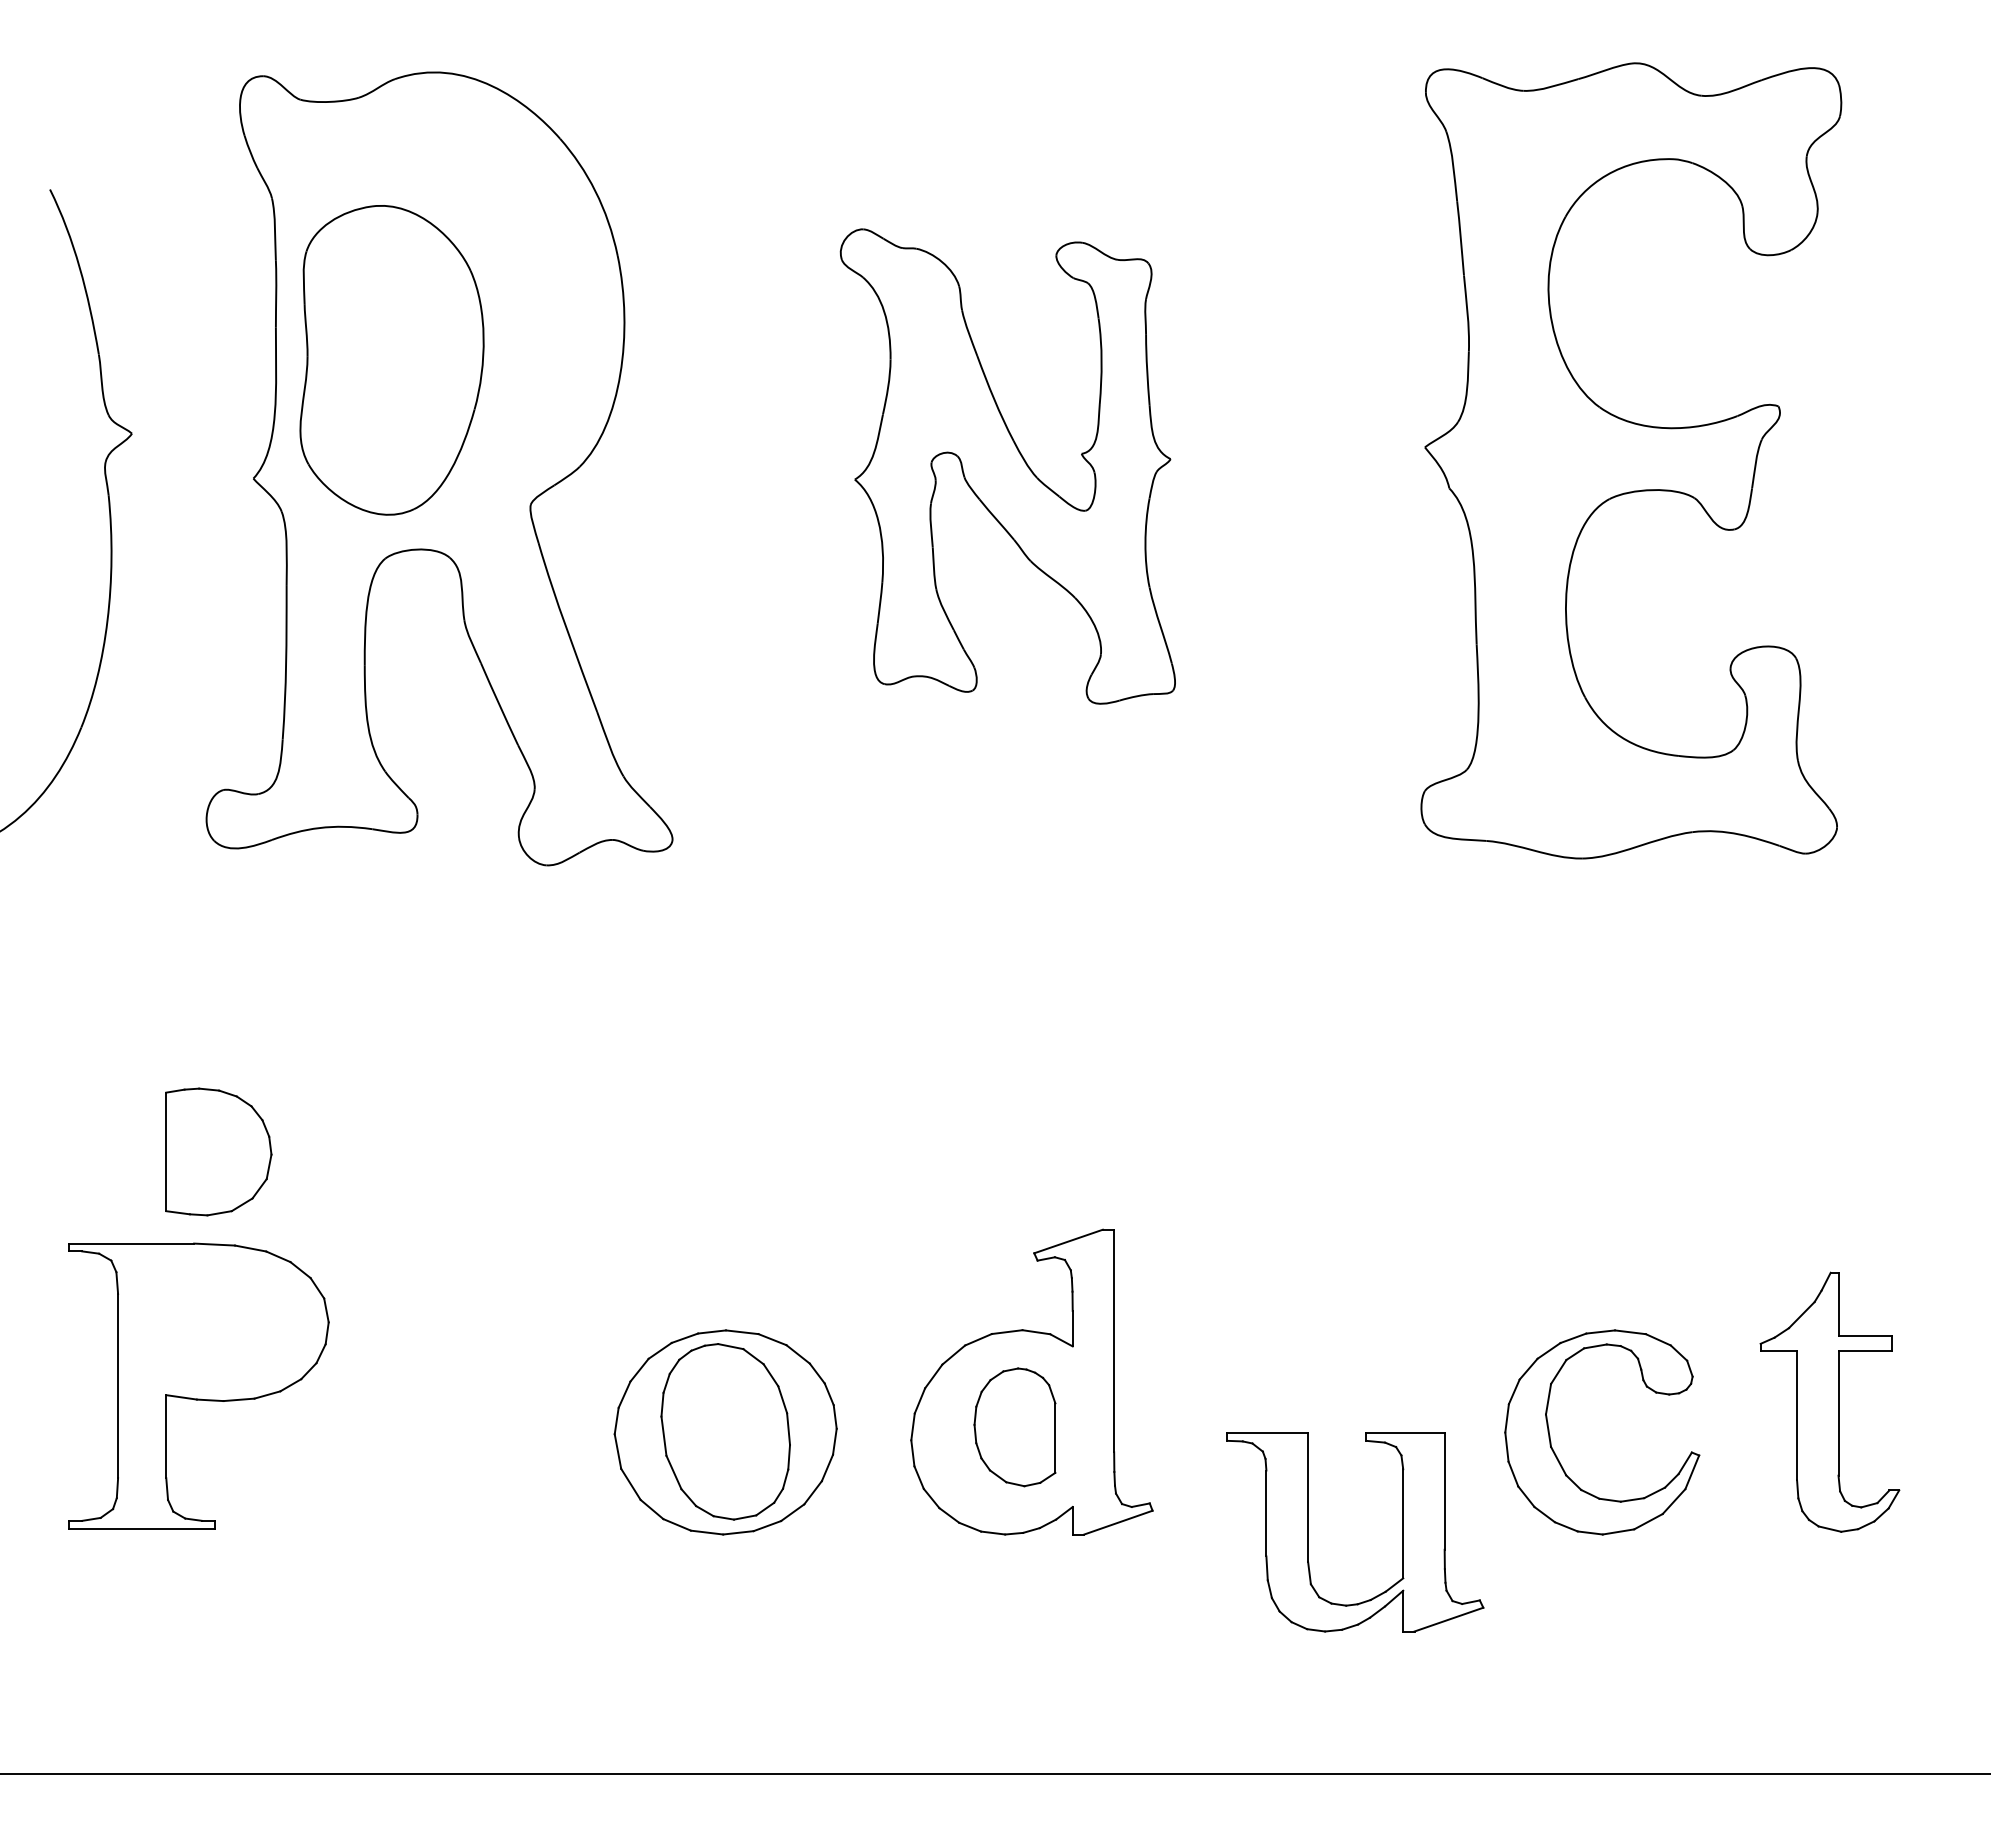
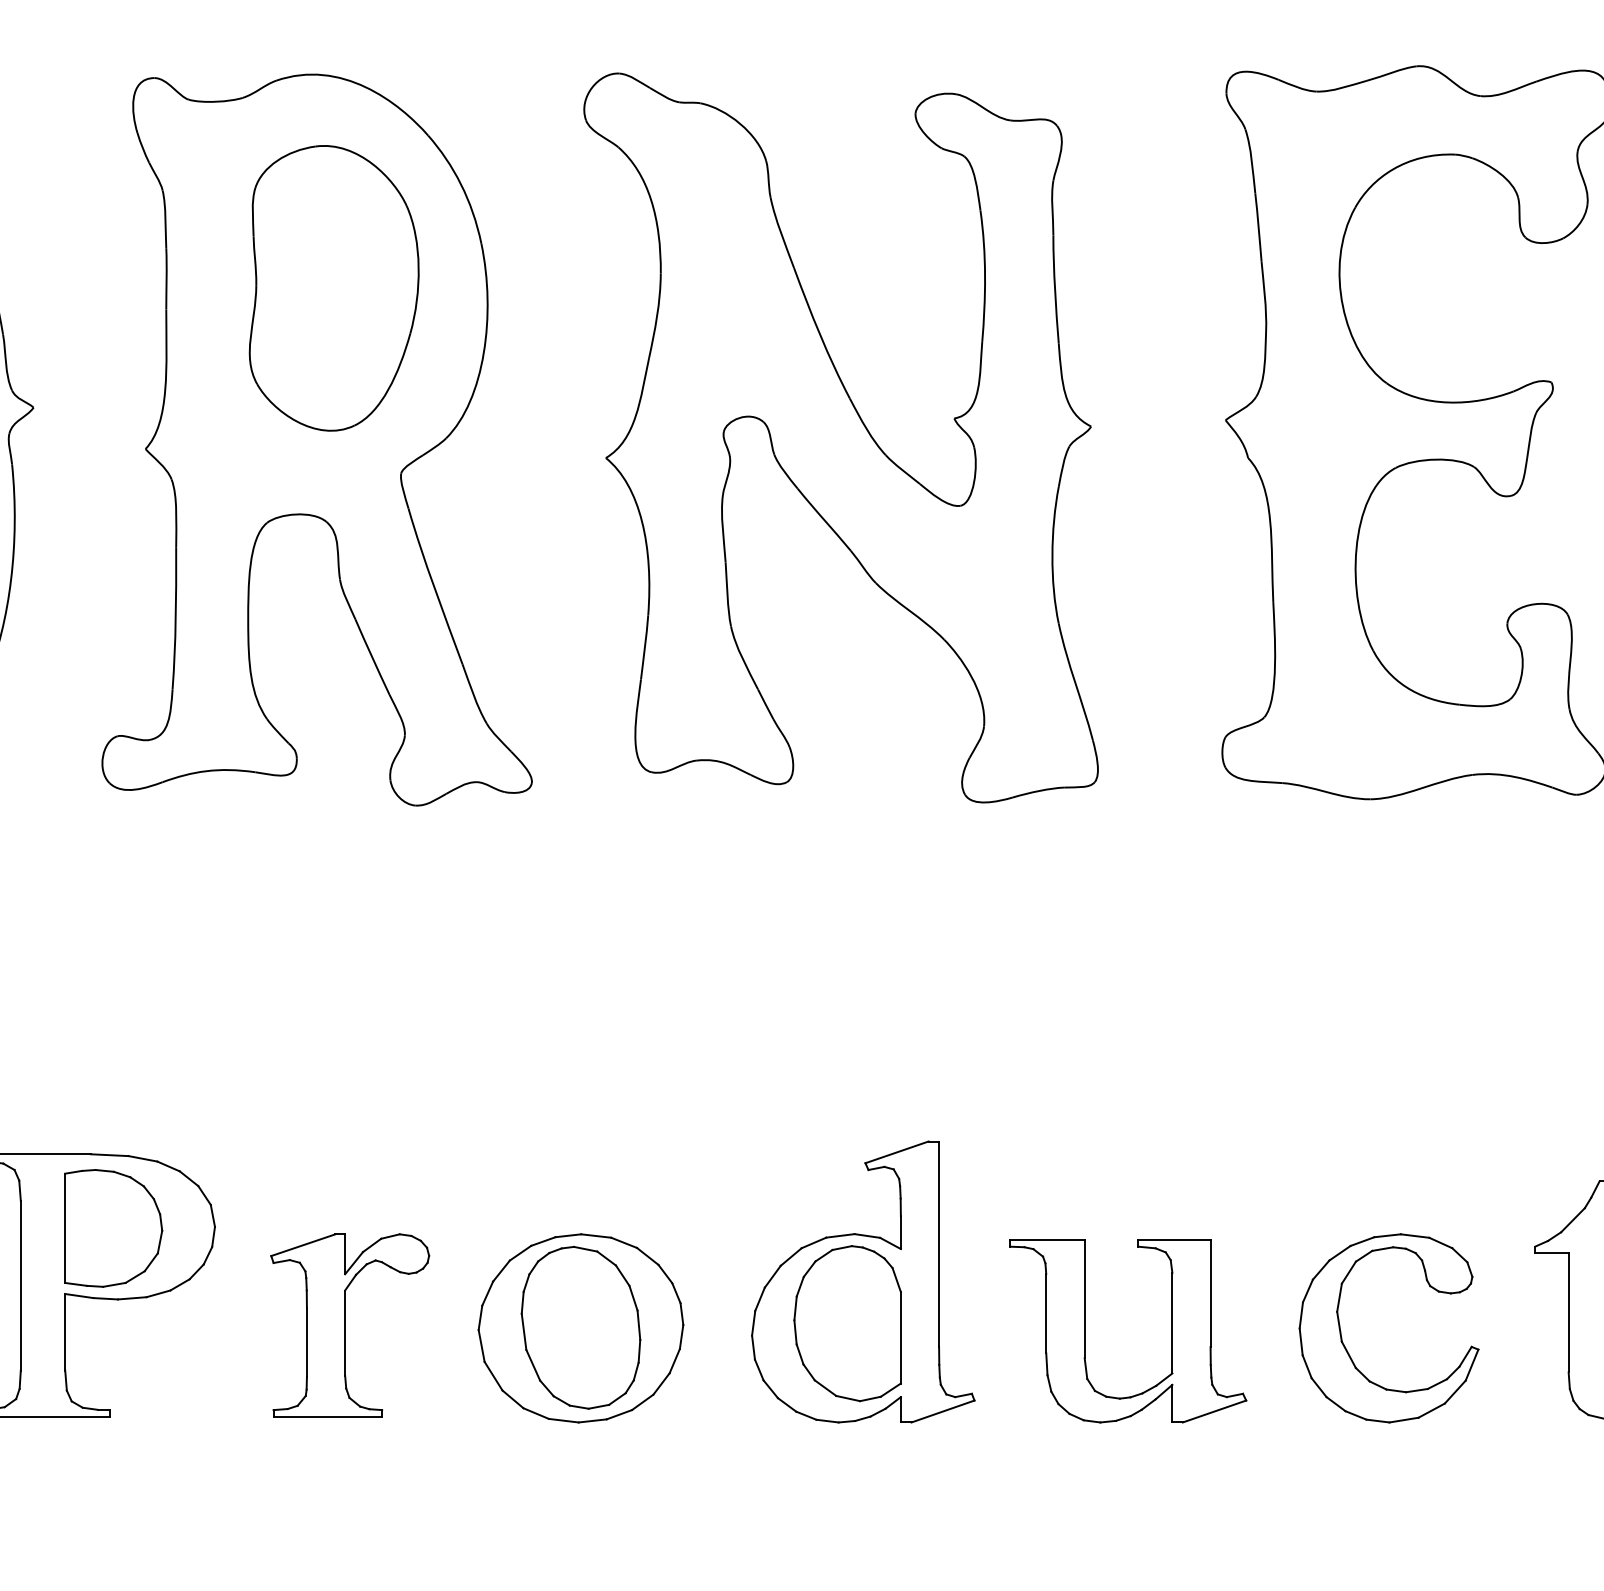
part: (391, 360) -> (333, 288), moved
part: (1007, 466) -> (840, 437), size x1.67
part: (218, 1151) -> (113, 1227), moved
part: (1014, 1427) -> (847, 1323), size x1.43
part: (474, 1429) -> (349, 1325), added
part: (1308, 1532) -> (1085, 1331), moved

